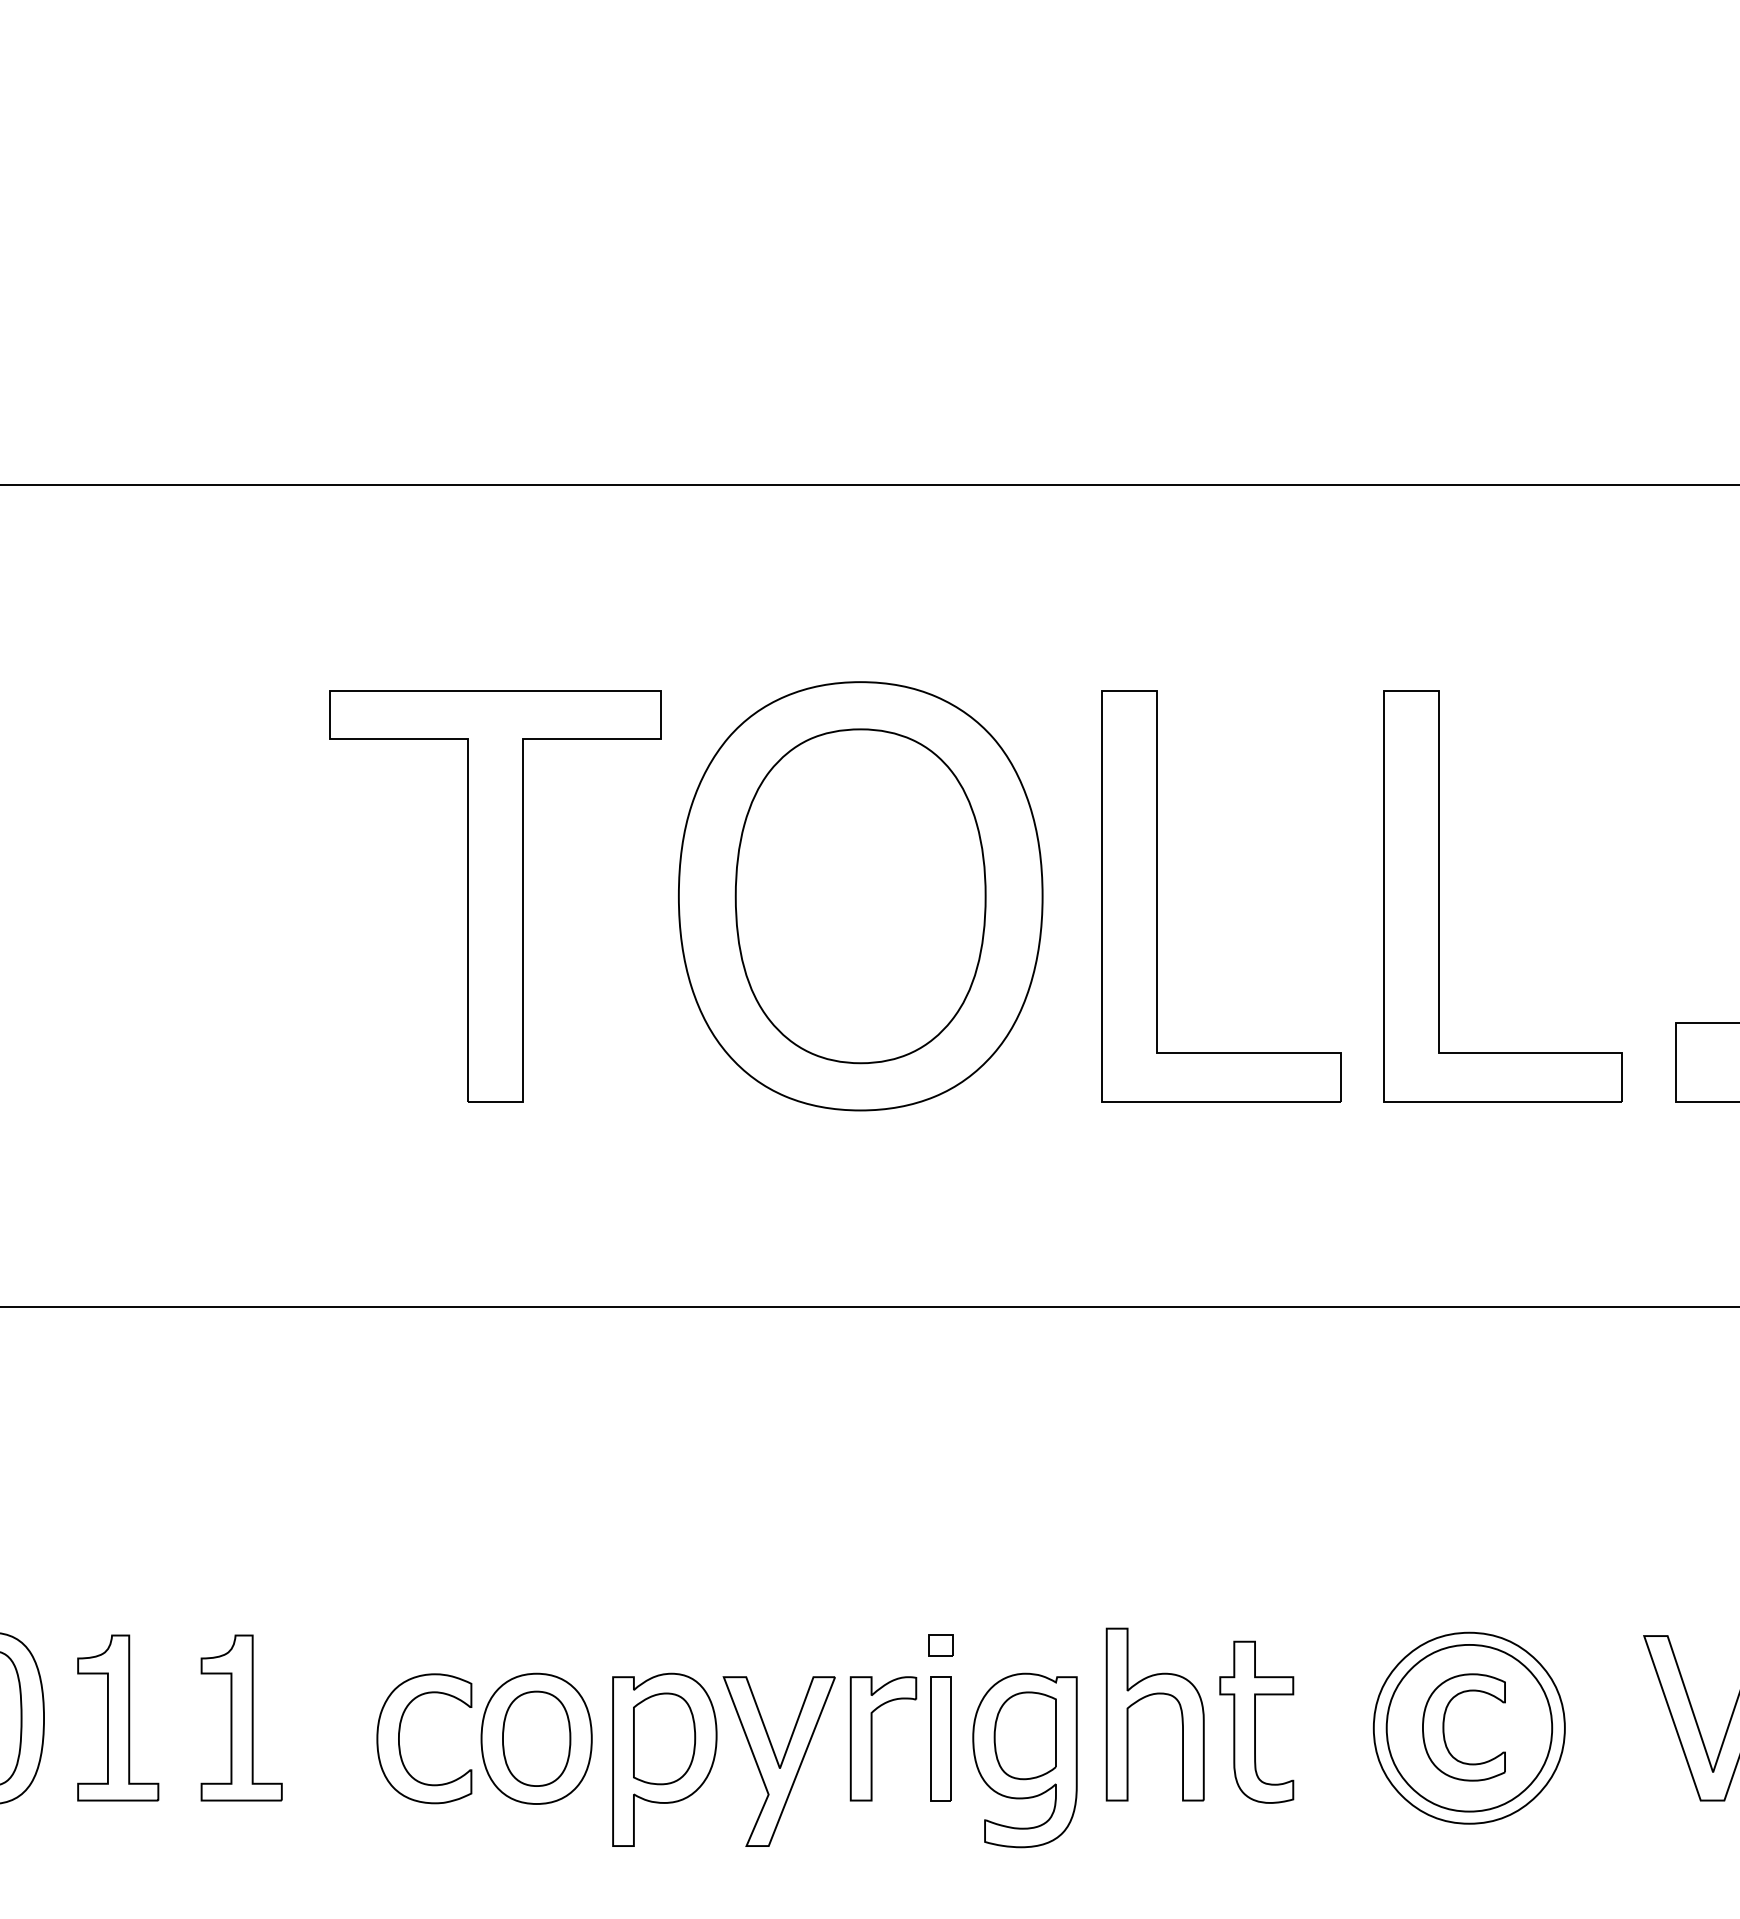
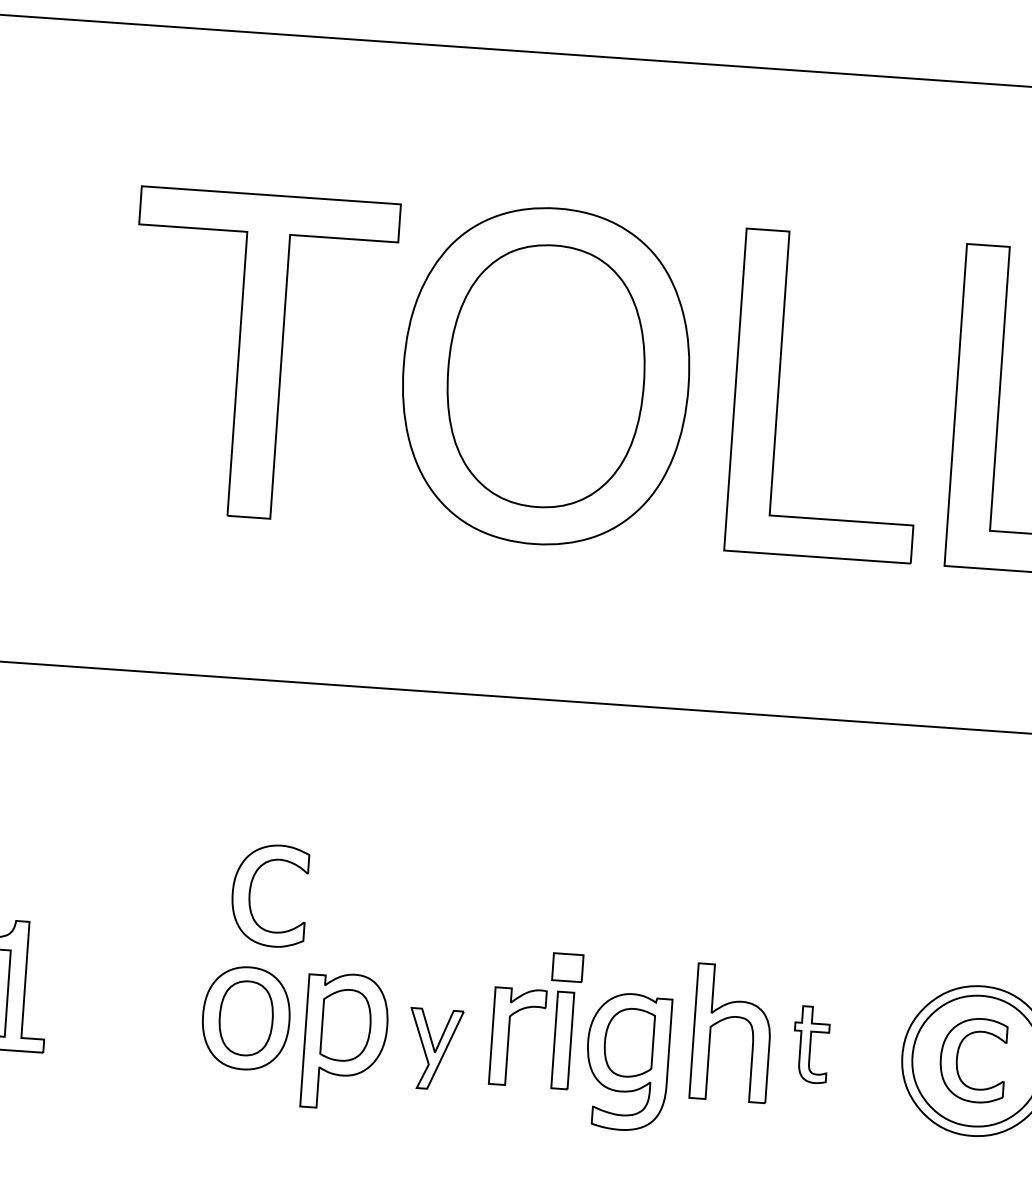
part: (940, 1645) -> (567, 967), size x1.6
part: (1256, 1721) -> (810, 1044), size x0.6
part: (400, 1732) -> (251, 889), moved
part: (778, 1761) -> (434, 1049), size x0.6

